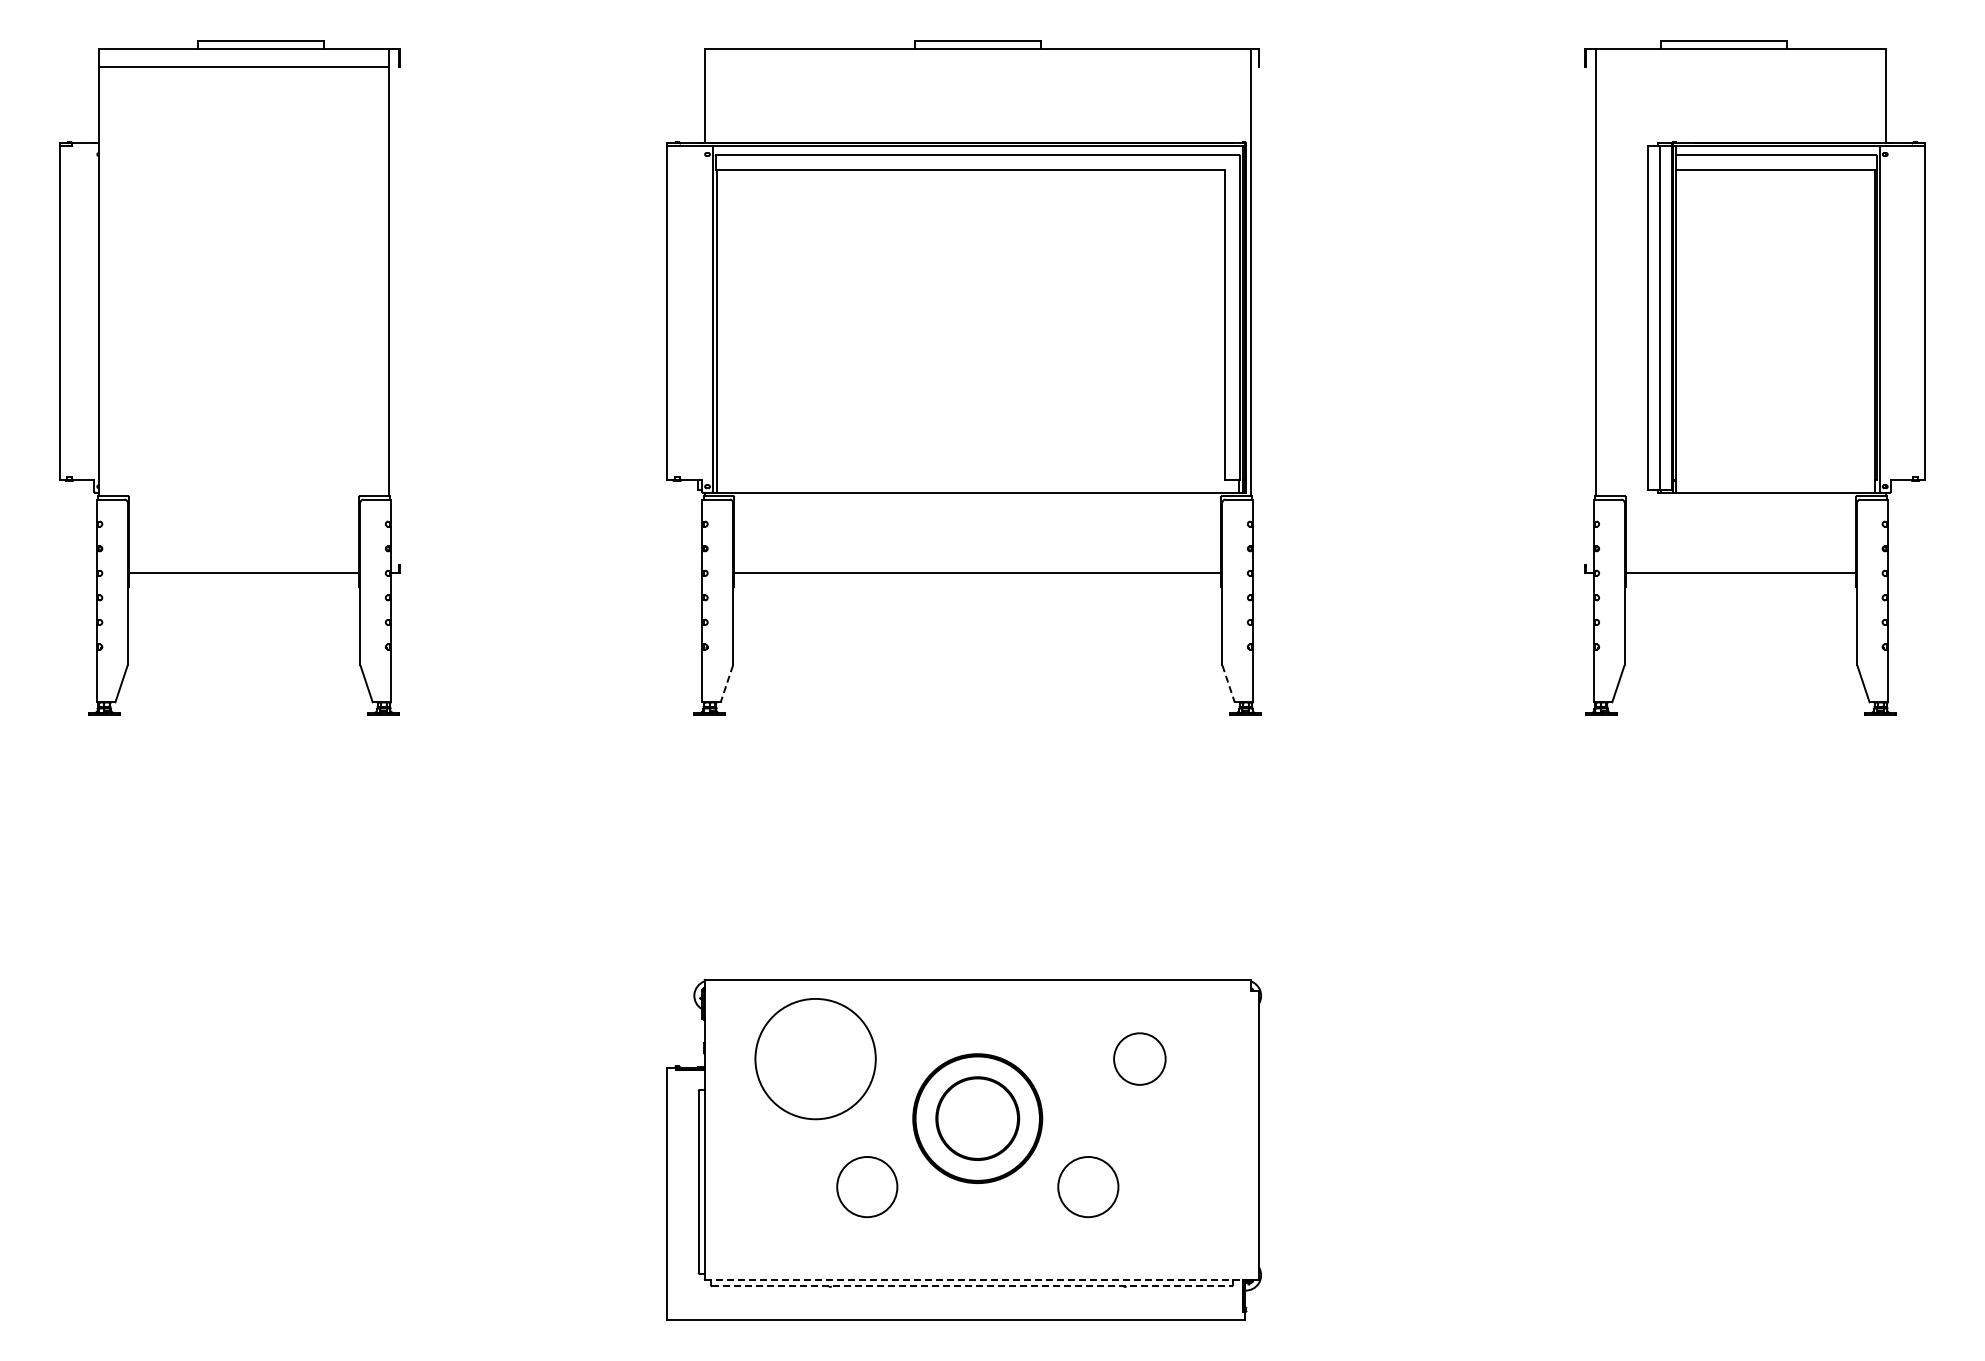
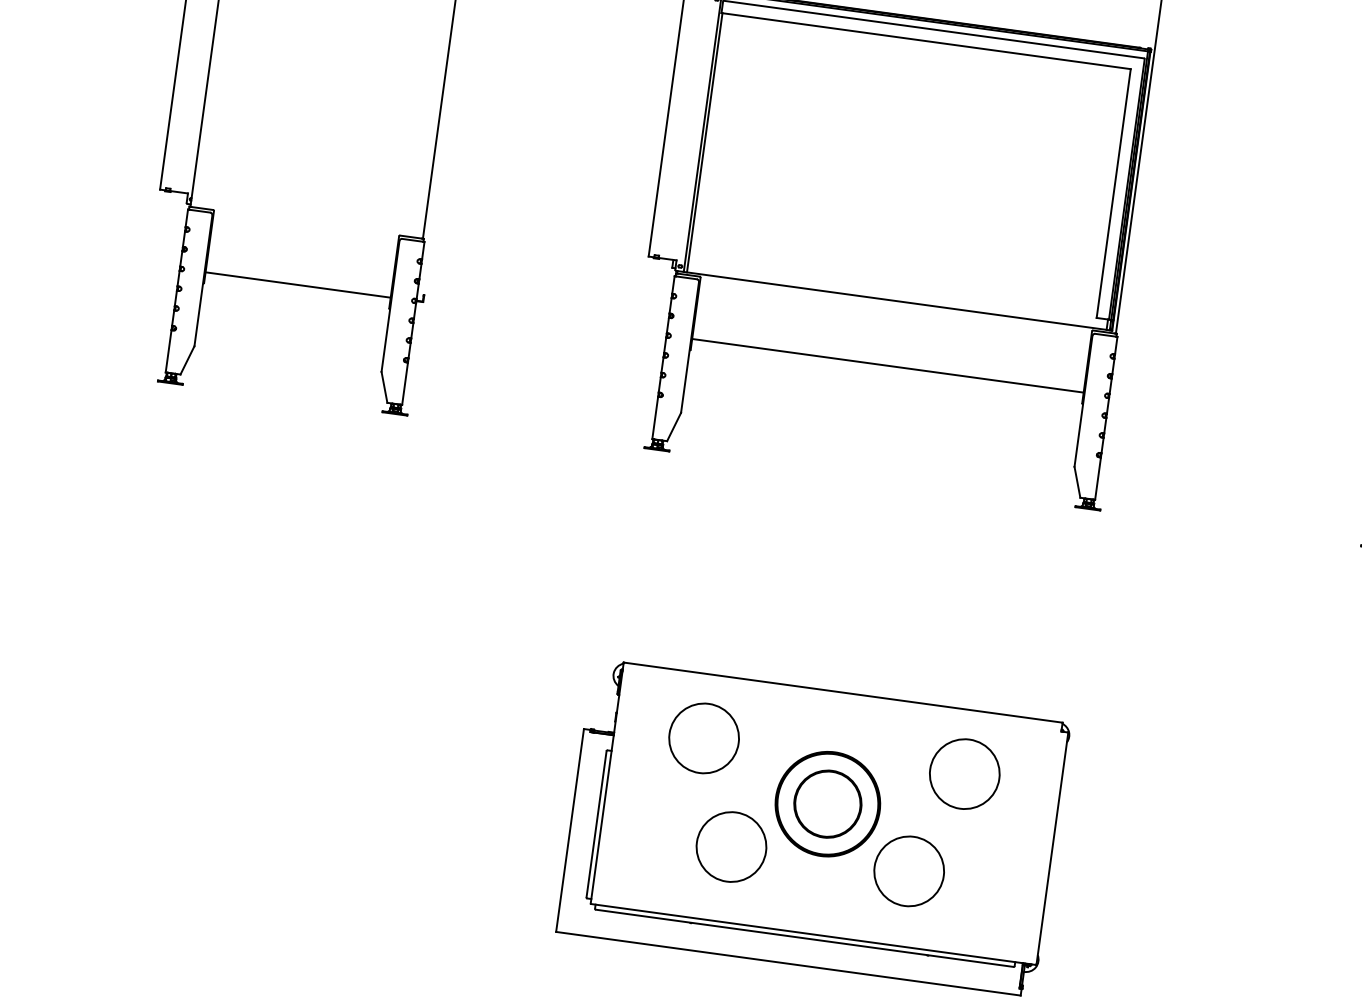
line: (726, 684) -> (673, 427), dashed -> solid
line: (1228, 684) -> (1077, 482), dashed -> solid
circle: (815, 1059) -> (703, 738), size x0.71
circle: (1139, 1059) -> (964, 774), size x1.67
circle: (867, 1186) -> (731, 846), size x1.43
circle: (1088, 1186) -> (909, 870), size x1.43
line: (978, 1280) -> (810, 934), dashed -> solid
line: (971, 1286) -> (804, 938), dashed -> solid

